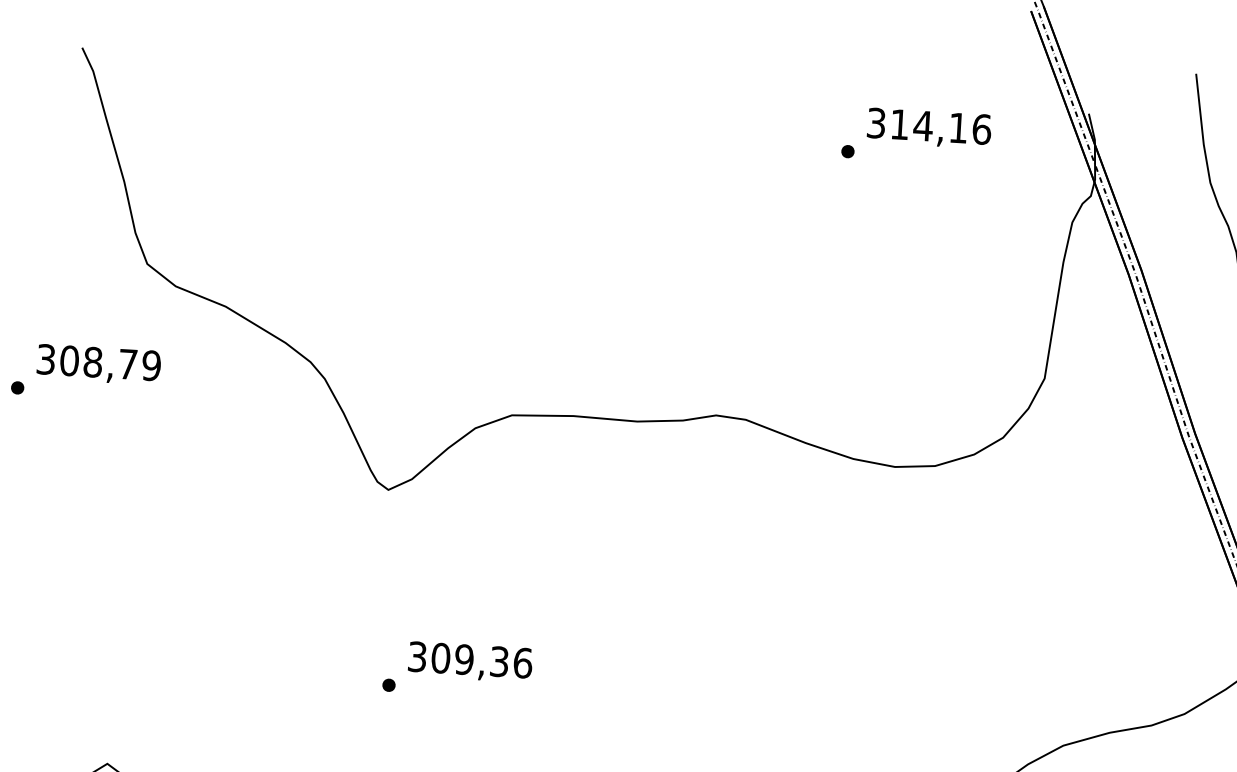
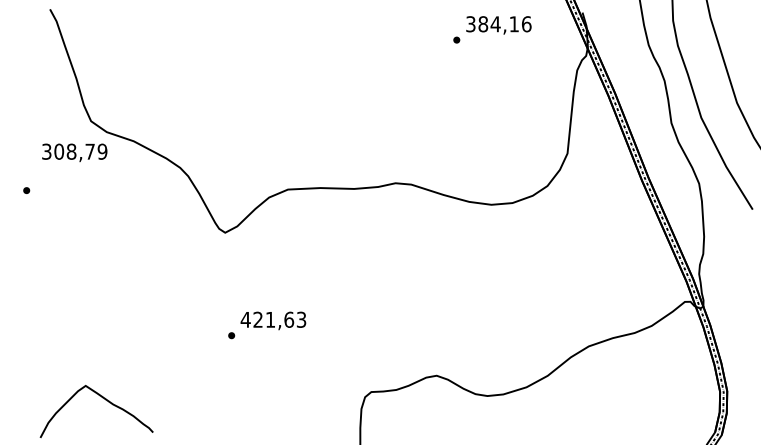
text: (900, 125) -> (483, 24), 314,16 -> 384,16
text: (98, 364) -> (74, 152), moved
text: (469, 659) -> (273, 319), 309,36 -> 421,63

